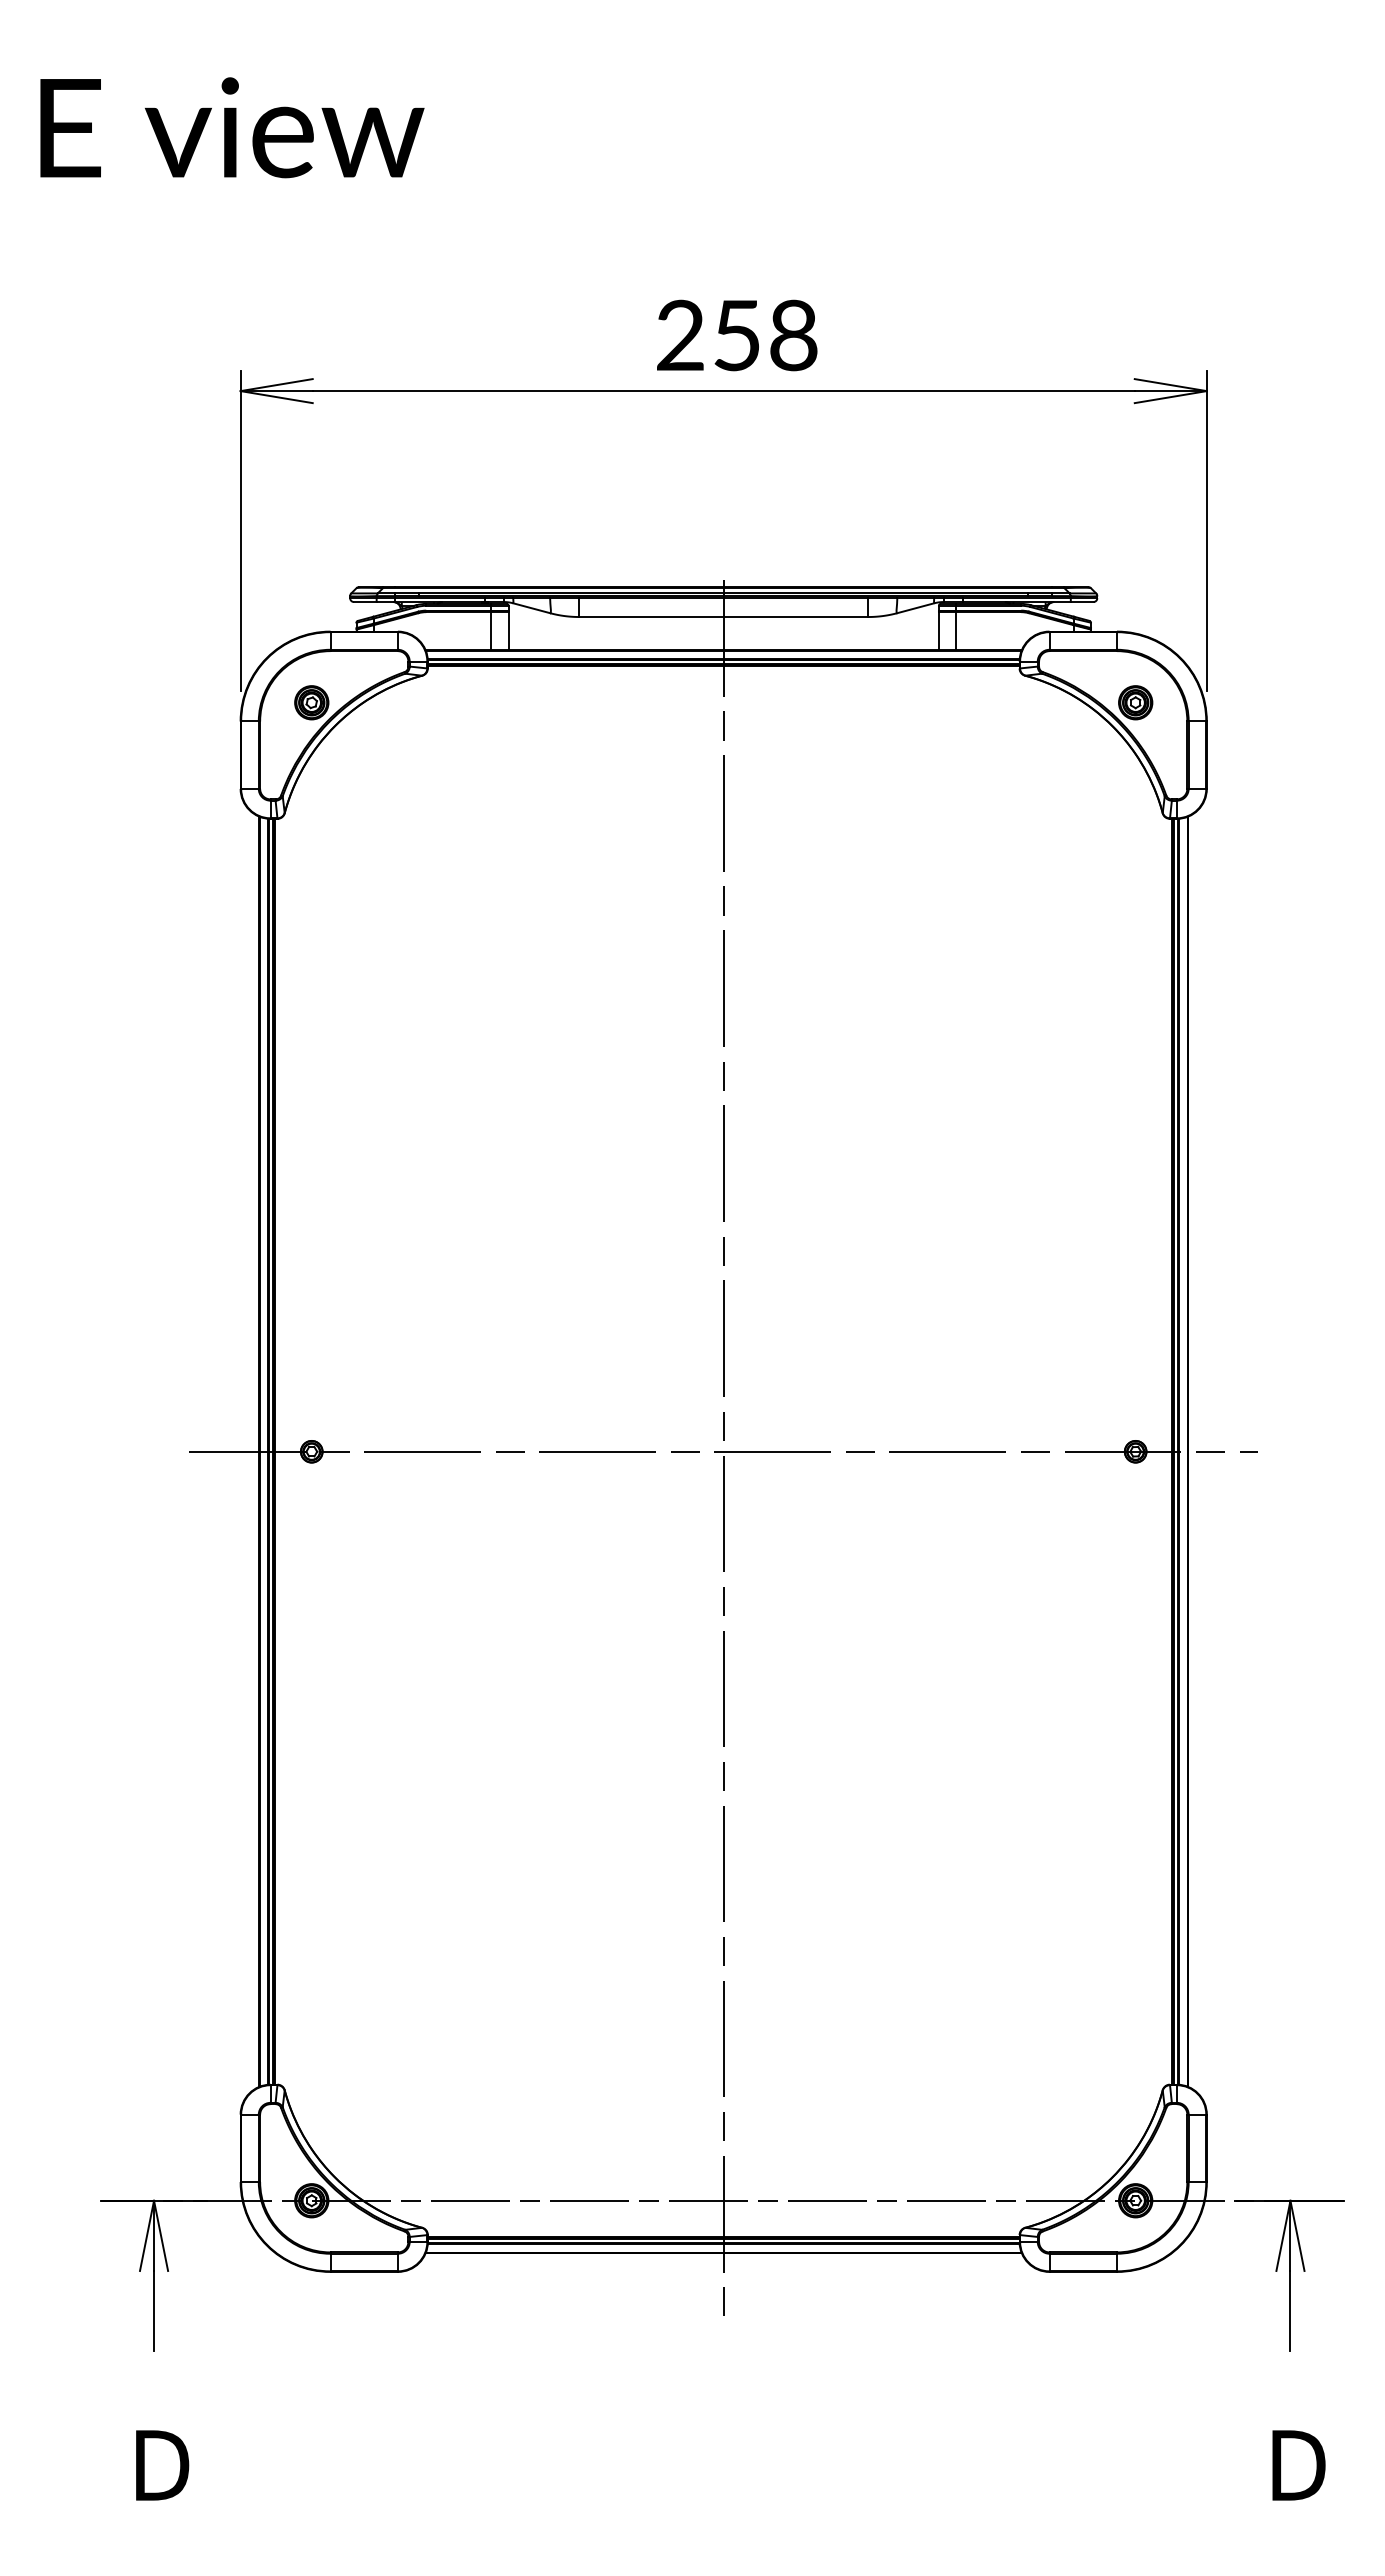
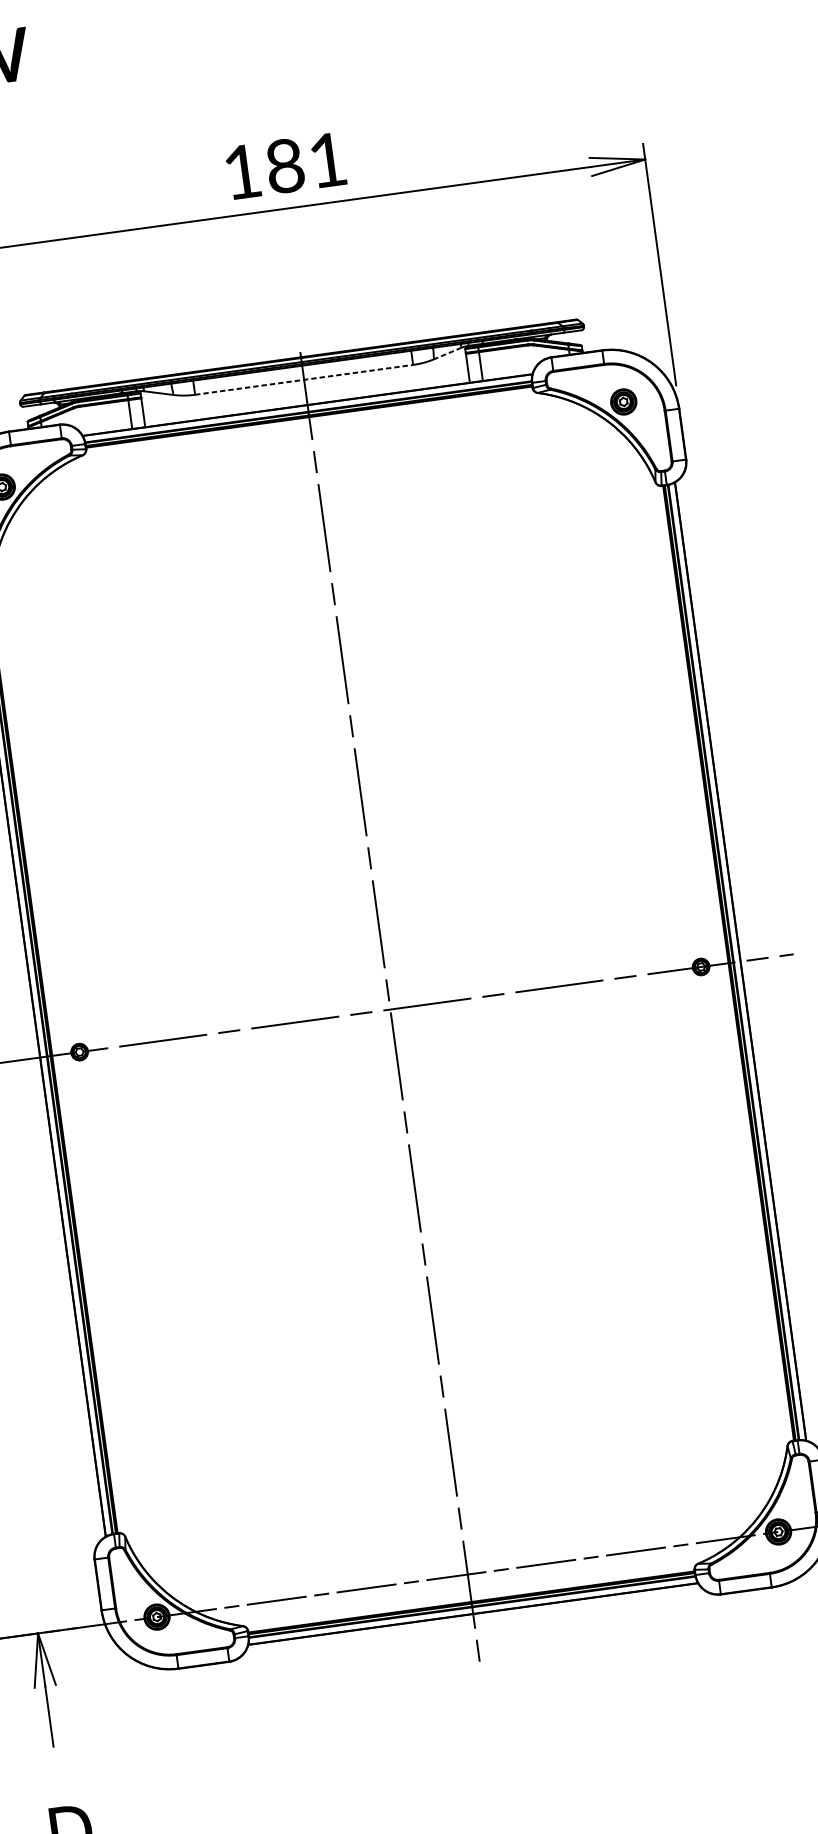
text: (737, 335) -> (285, 166), 258 -> 181
line: (915, 608) -> (447, 353), solid -> dashed
line: (723, 617) -> (304, 380), solid -> dashed

